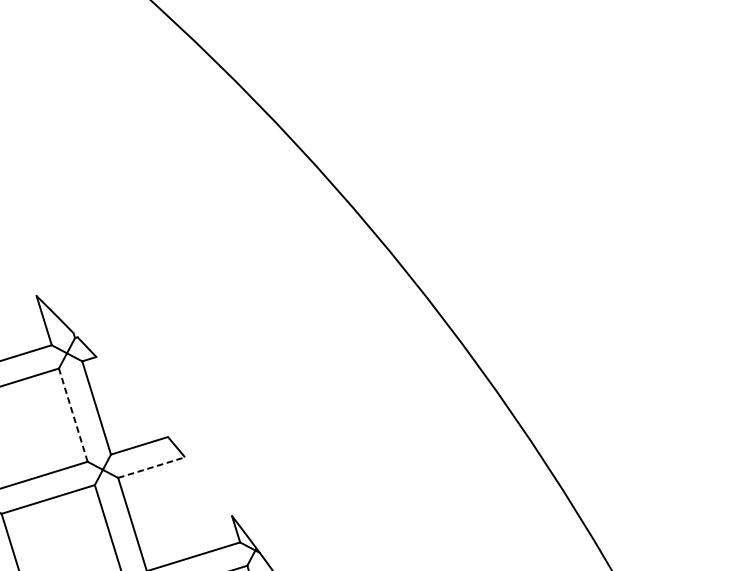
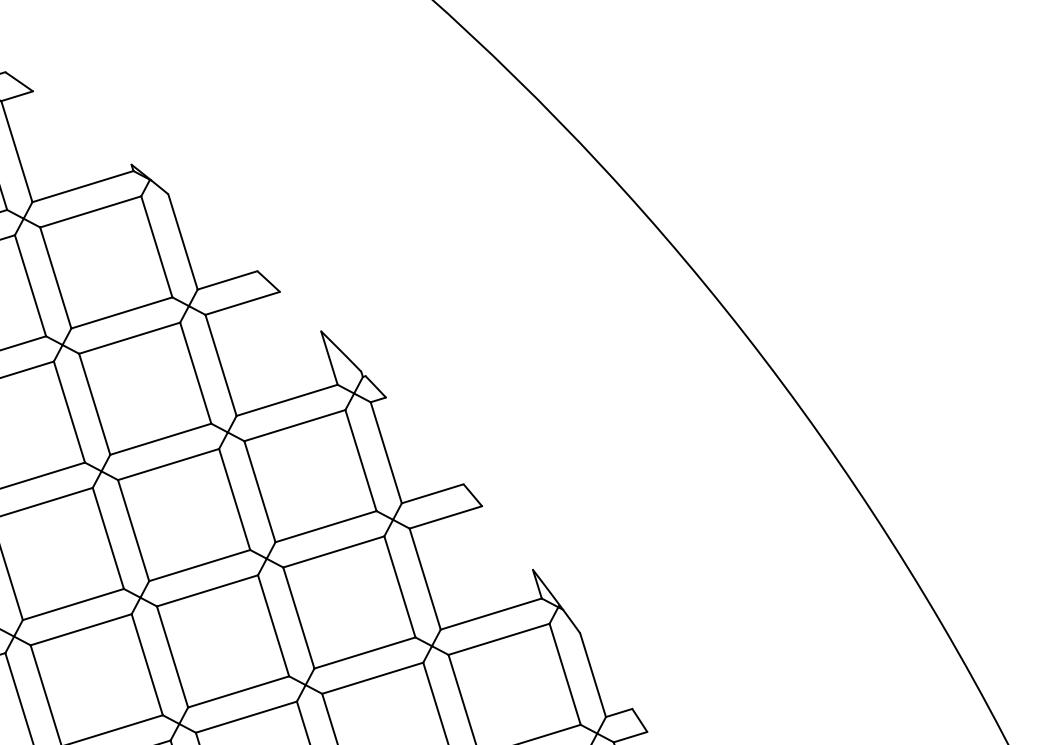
line: (73, 415) -> (361, 460), dashed -> solid
line: (151, 467) -> (445, 517), dashed -> solid

